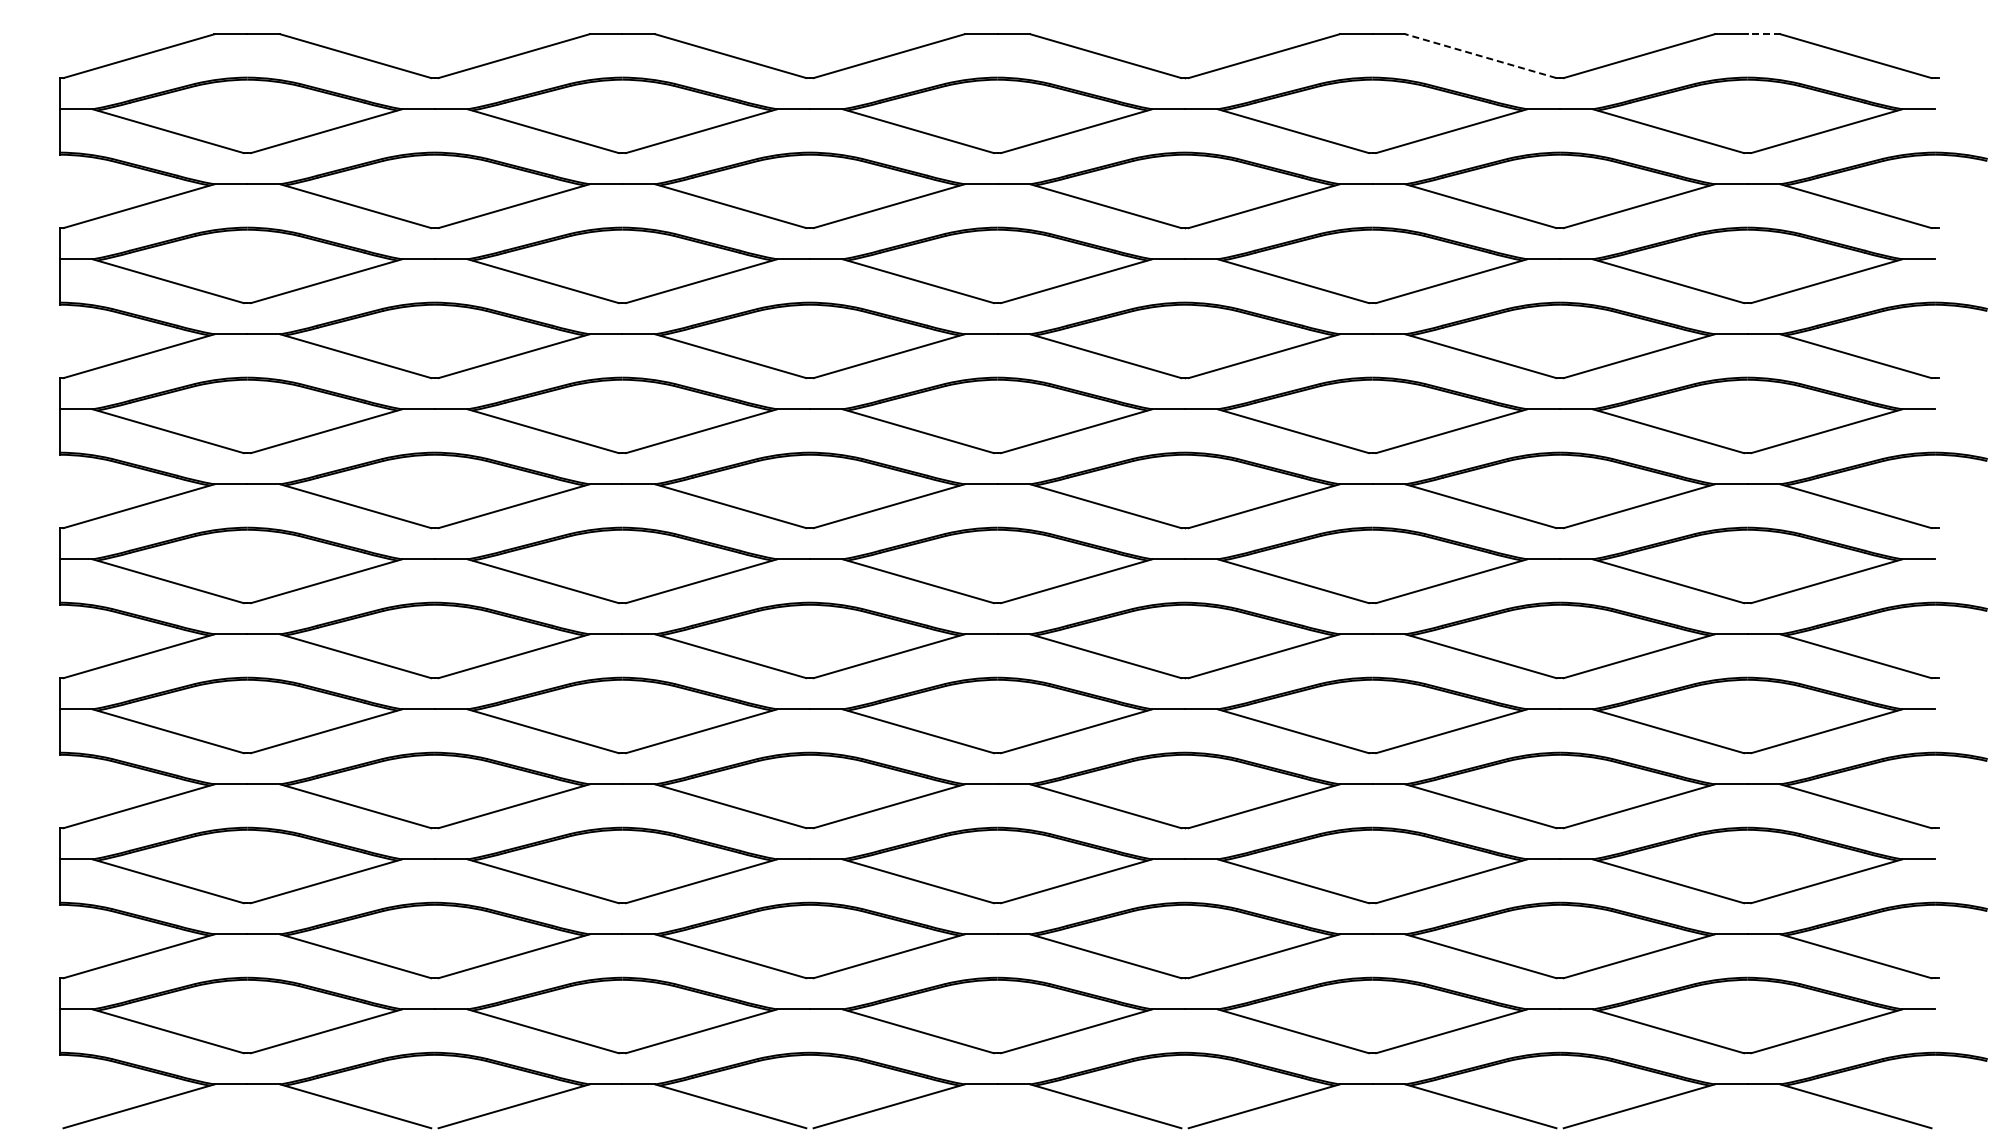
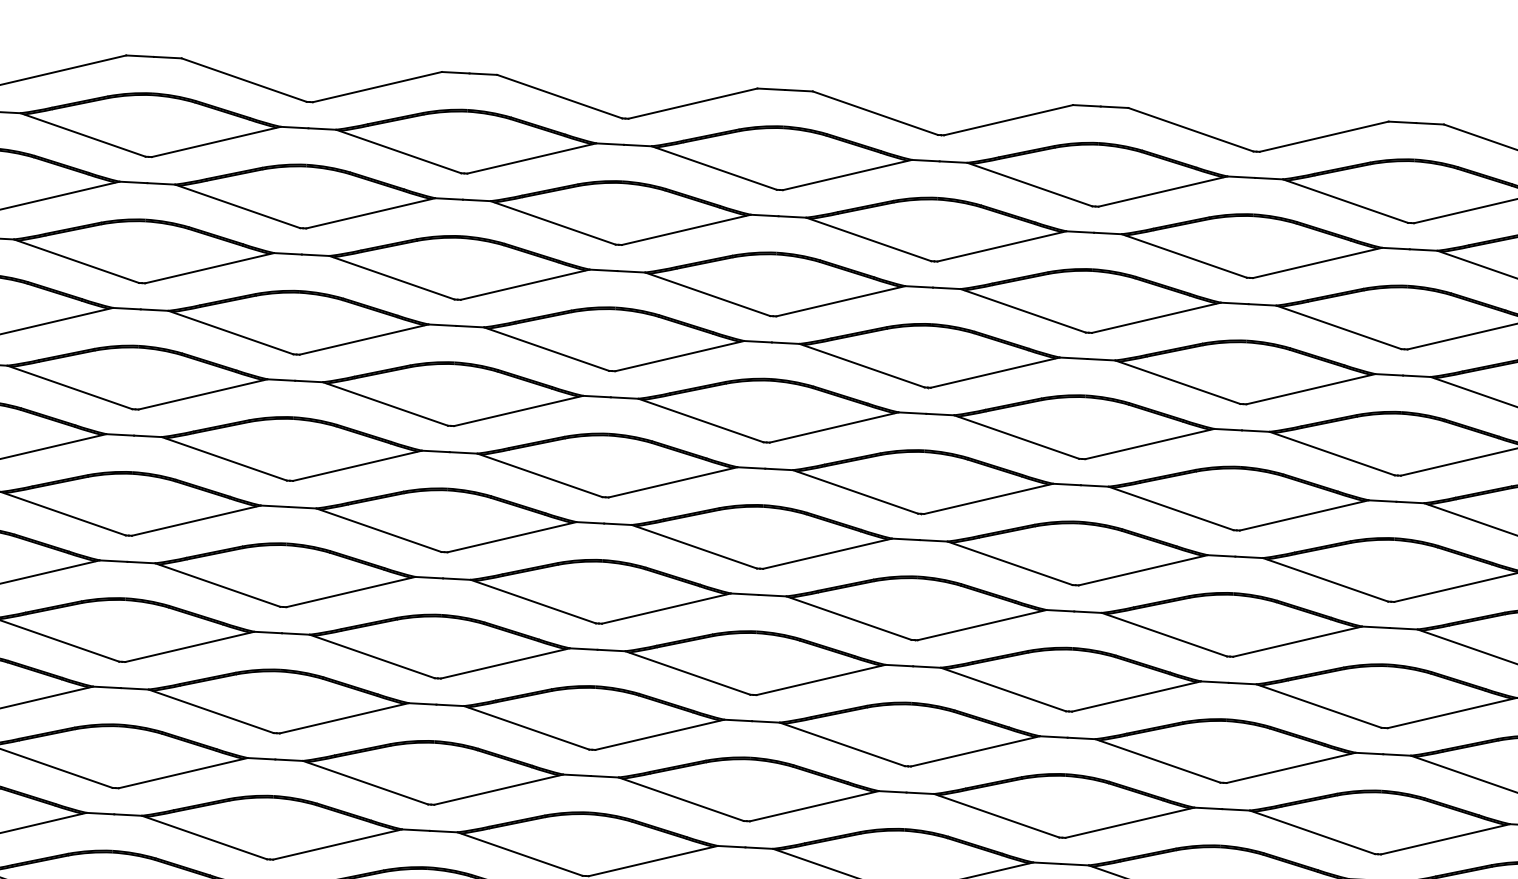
line: (1763, 34) -> (1429, 123), dashed -> solid
line: (1480, 56) -> (1190, 130), dashed -> solid

